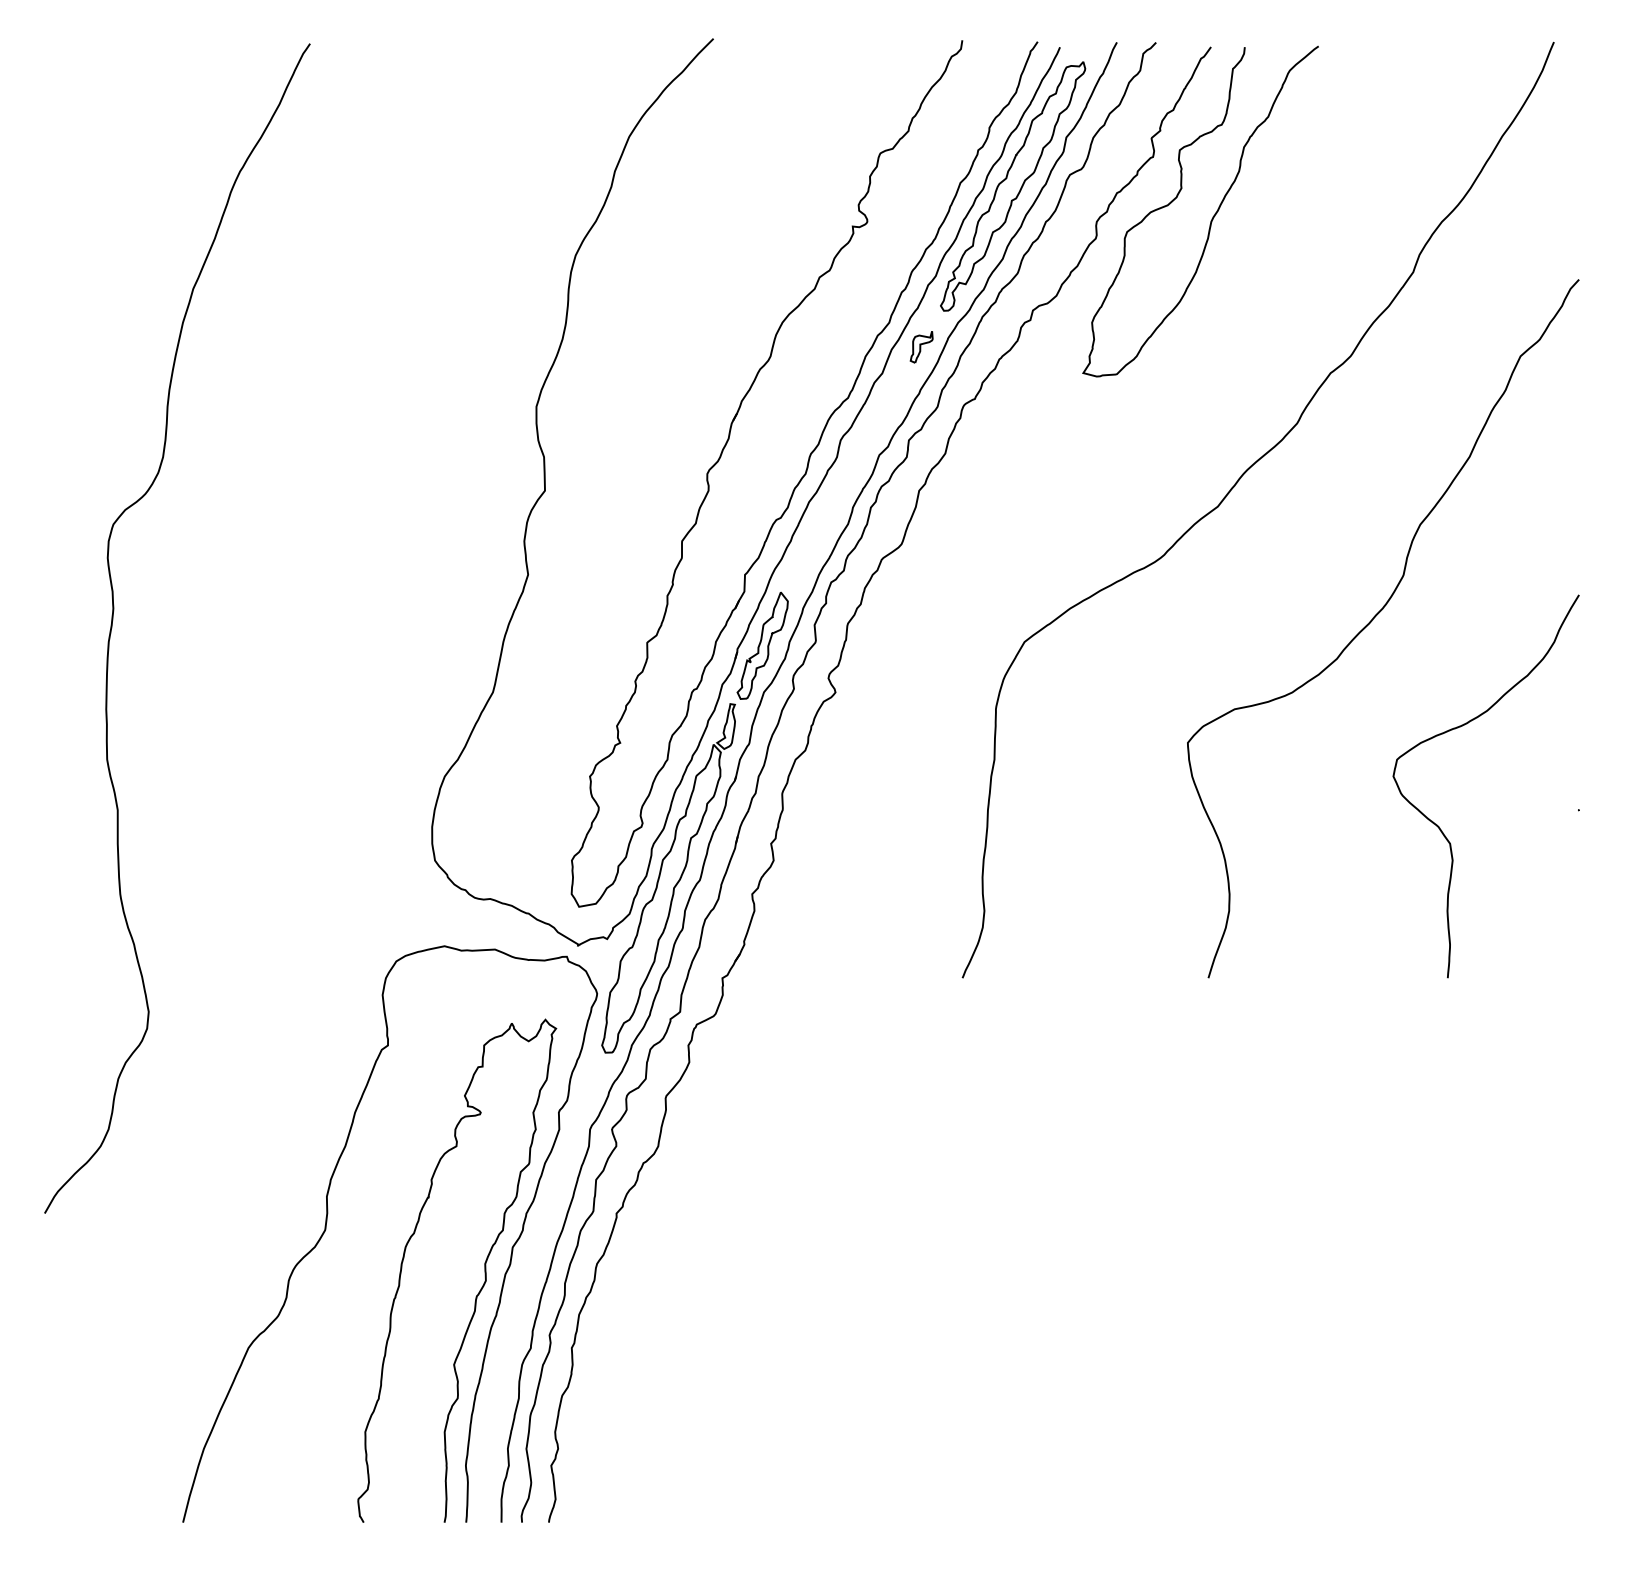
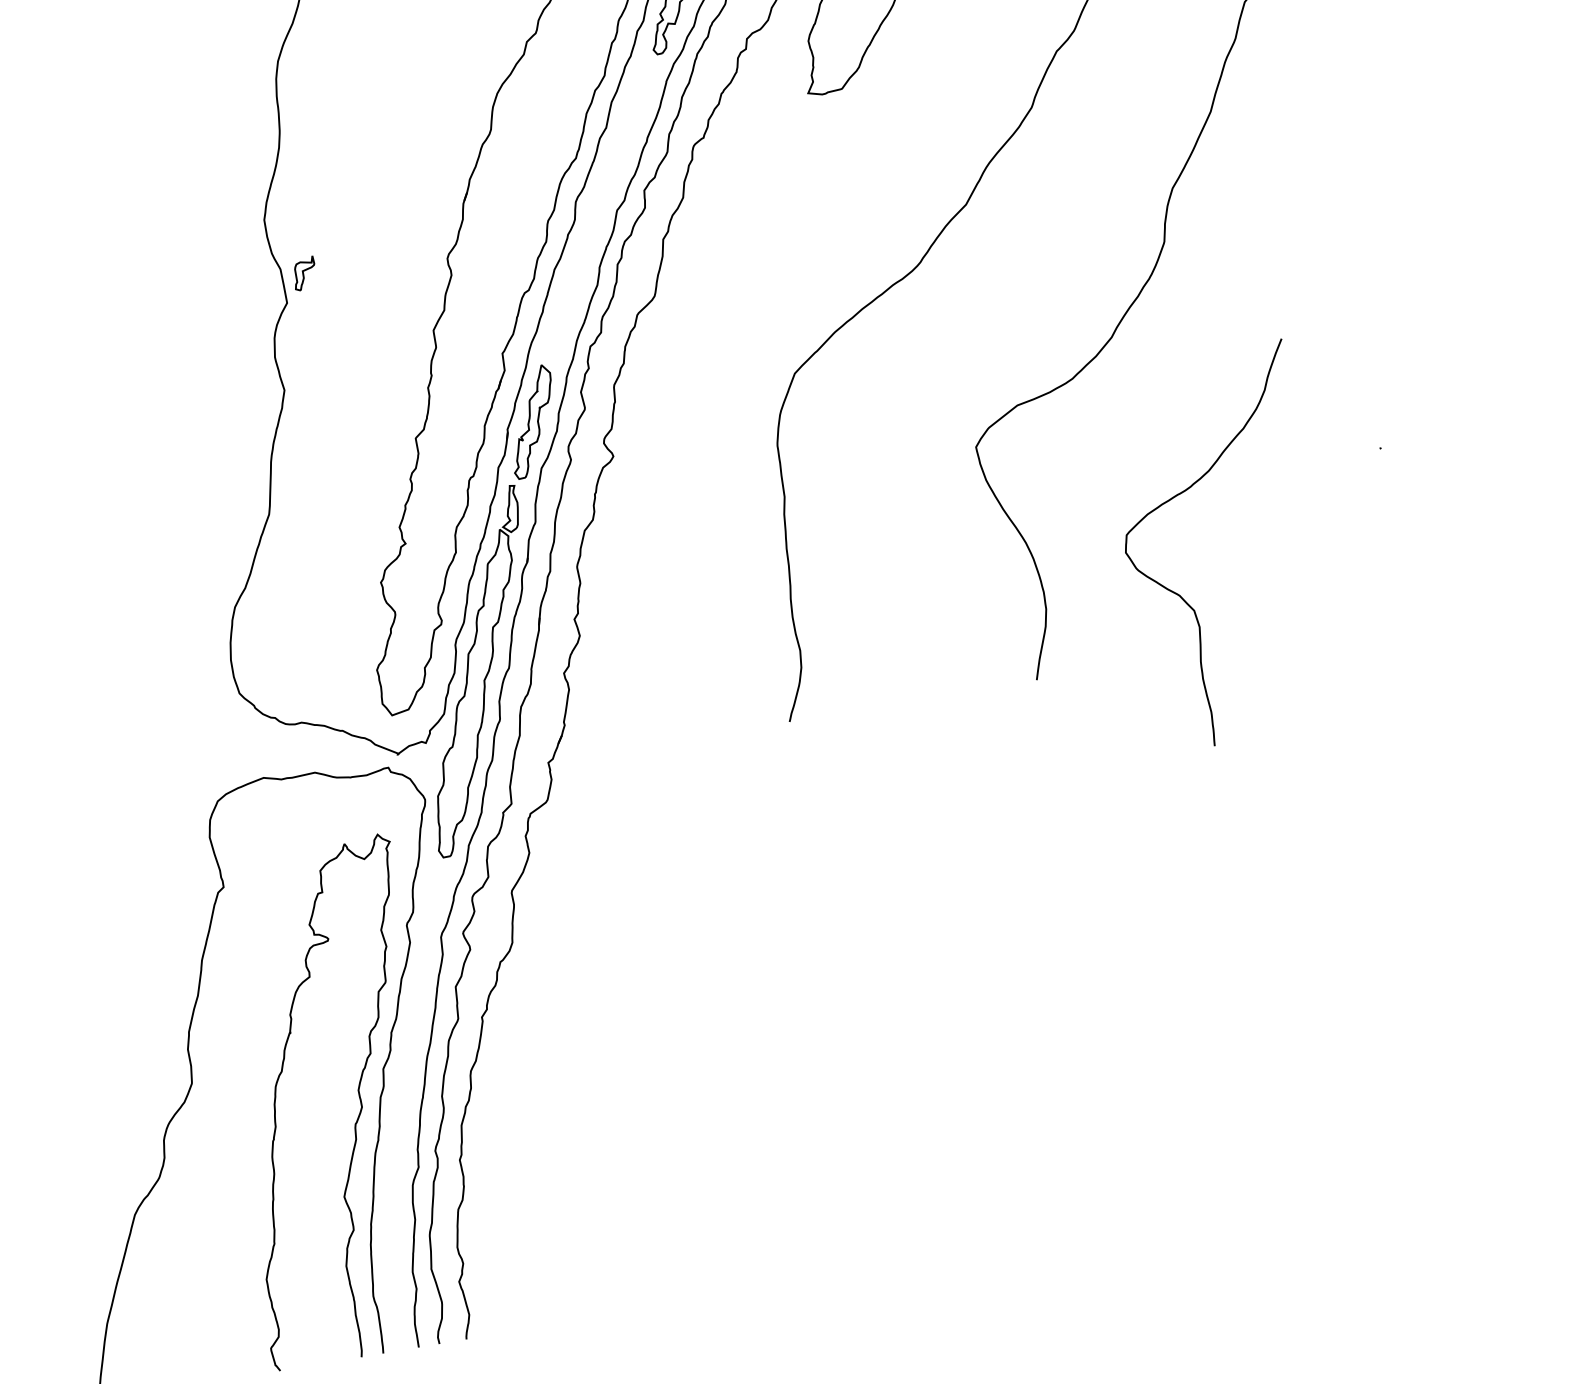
part: (921, 347) -> (304, 274), moved
curve: (1439, 826) -> (1180, 595), moved

